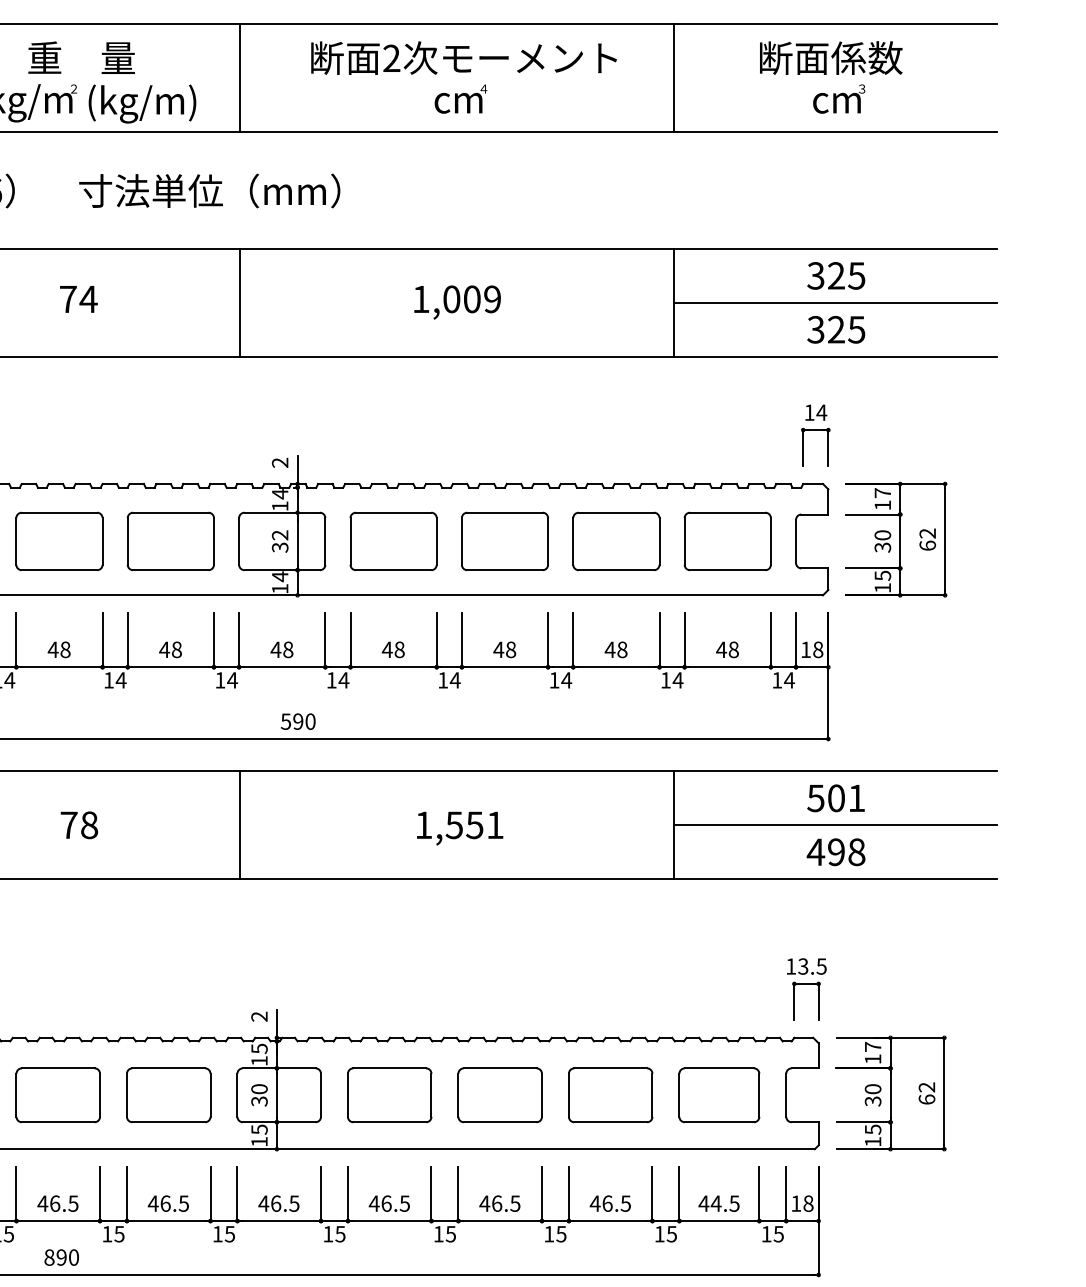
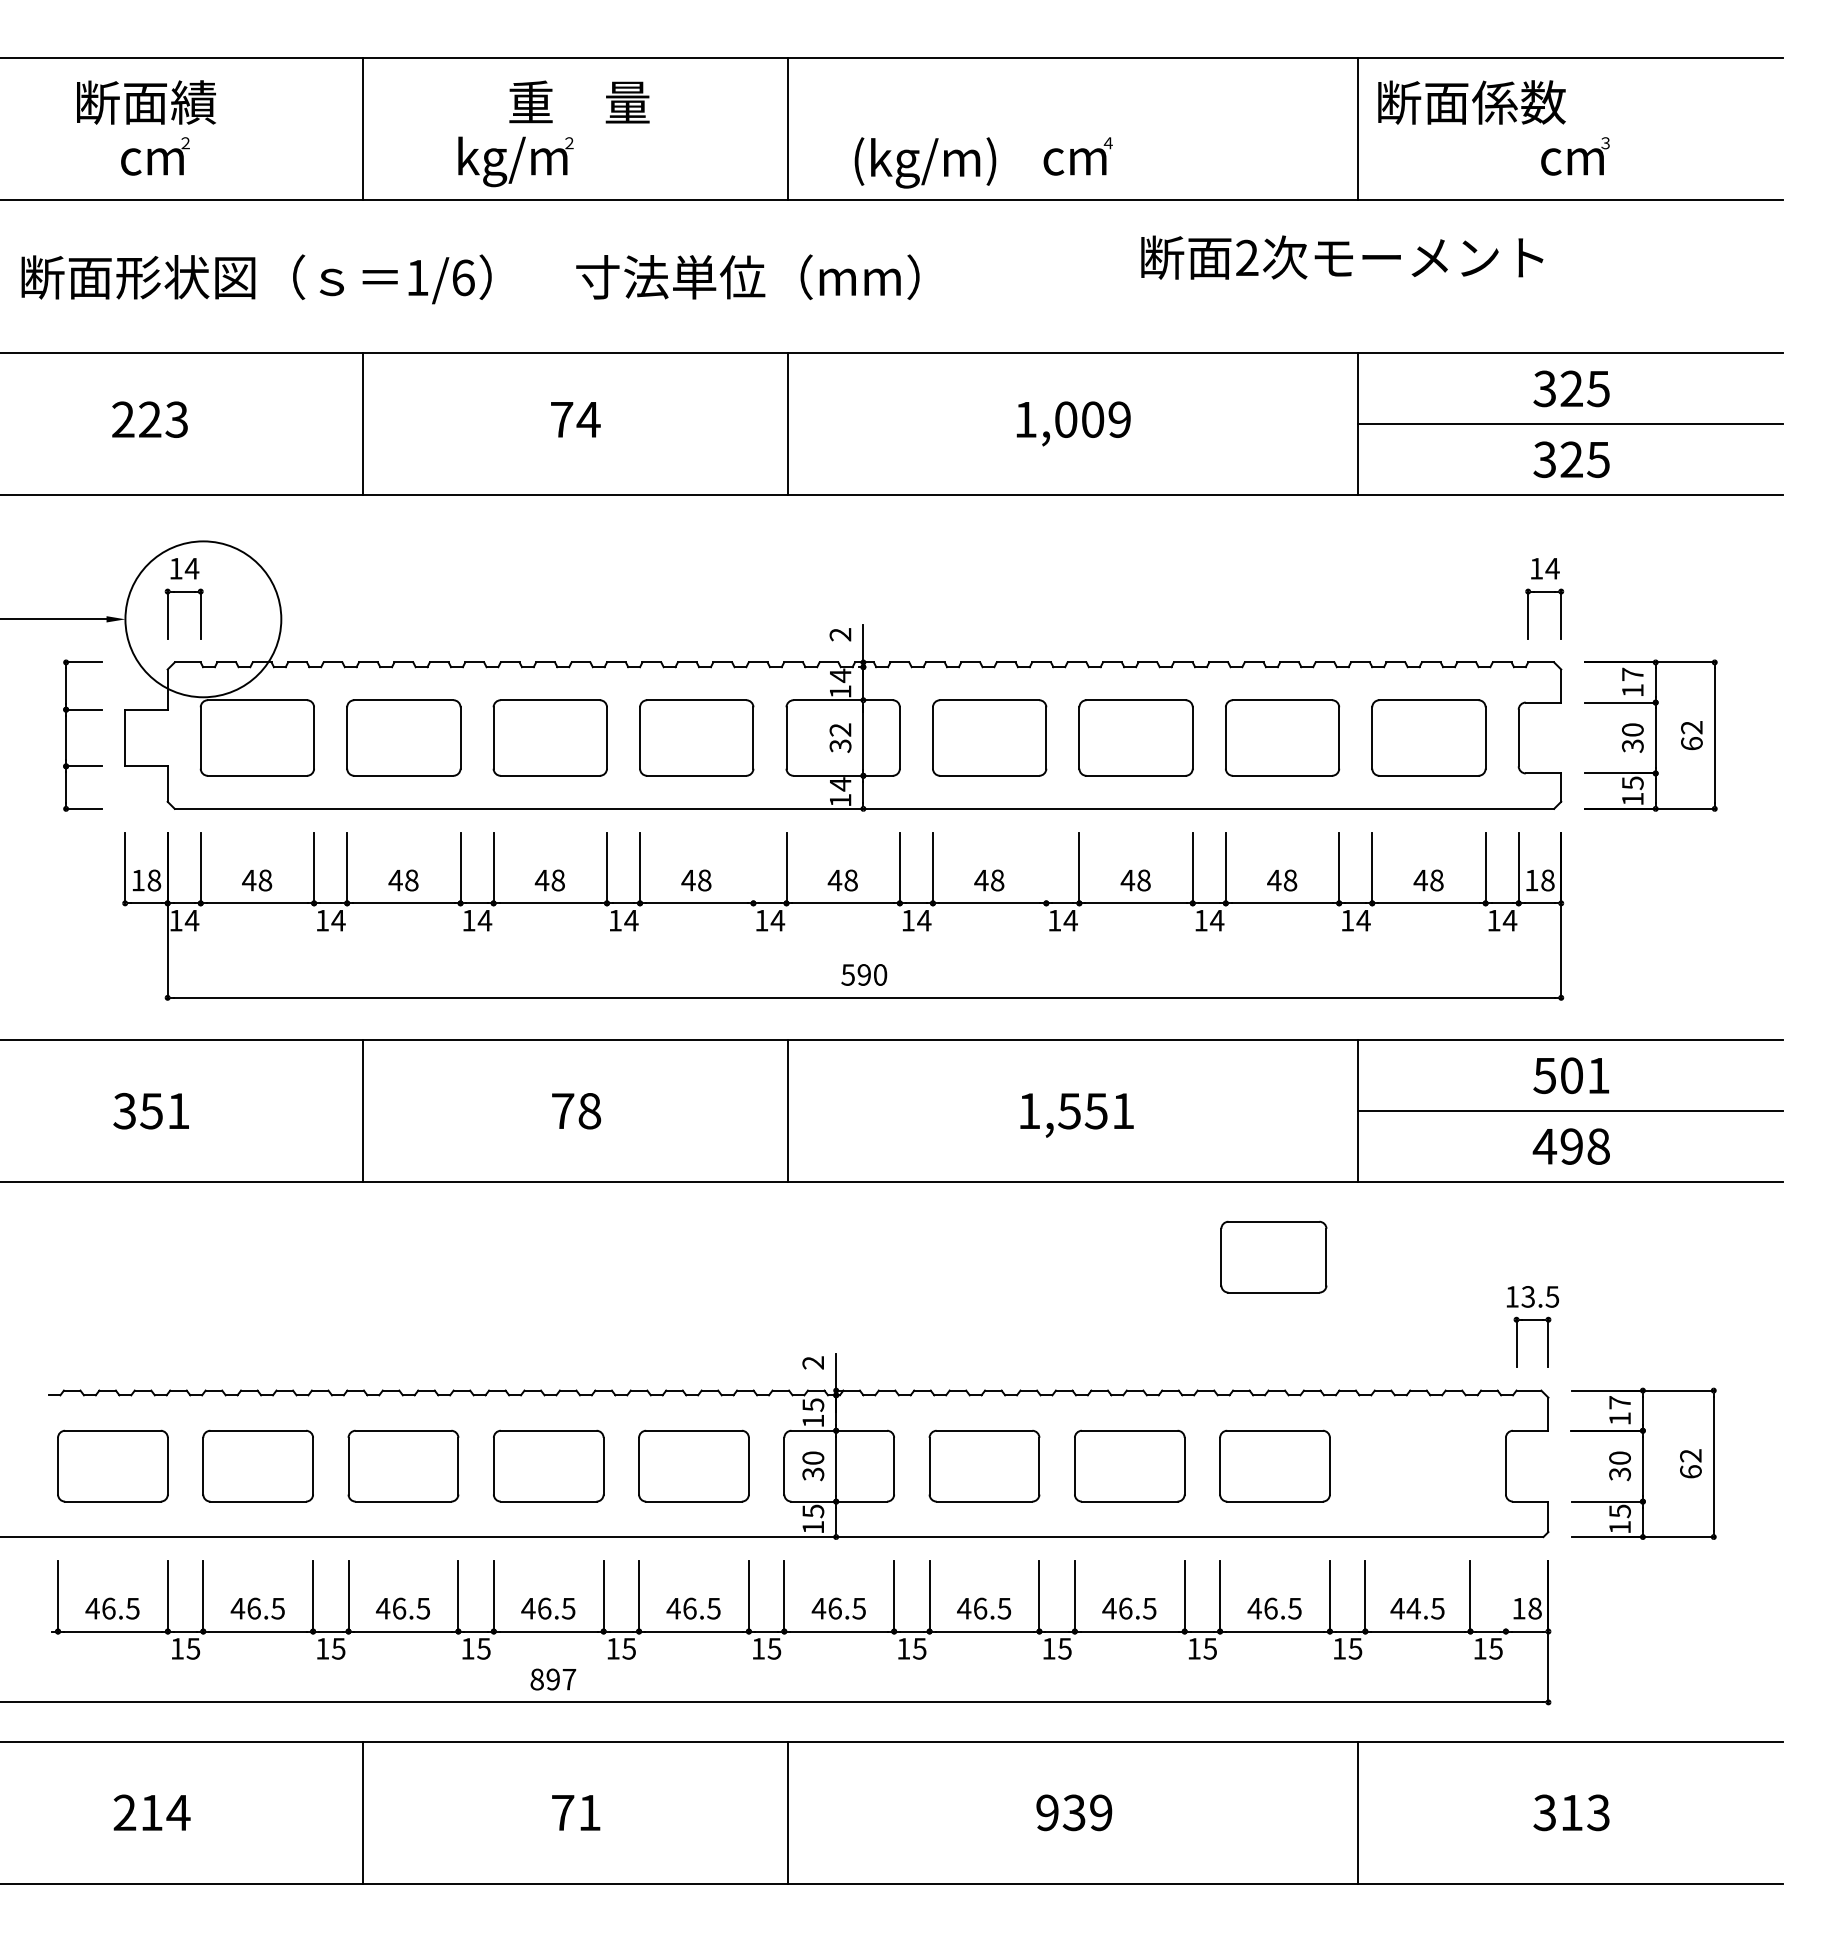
text: (464, 58) -> (1342, 257), moved
text: (830, 58) -> (1471, 102), moved
text: (142, 103) -> (925, 162), moved
line: (214, 639) -> (753, 867), removed
line: (436, 639) -> (1046, 867), removed
part: (719, 1094) -> (1273, 1256), moved
line: (785, 1193) -> (1505, 1595), removed
text: (74, 1257) -> (569, 1679), 890 -> 897

